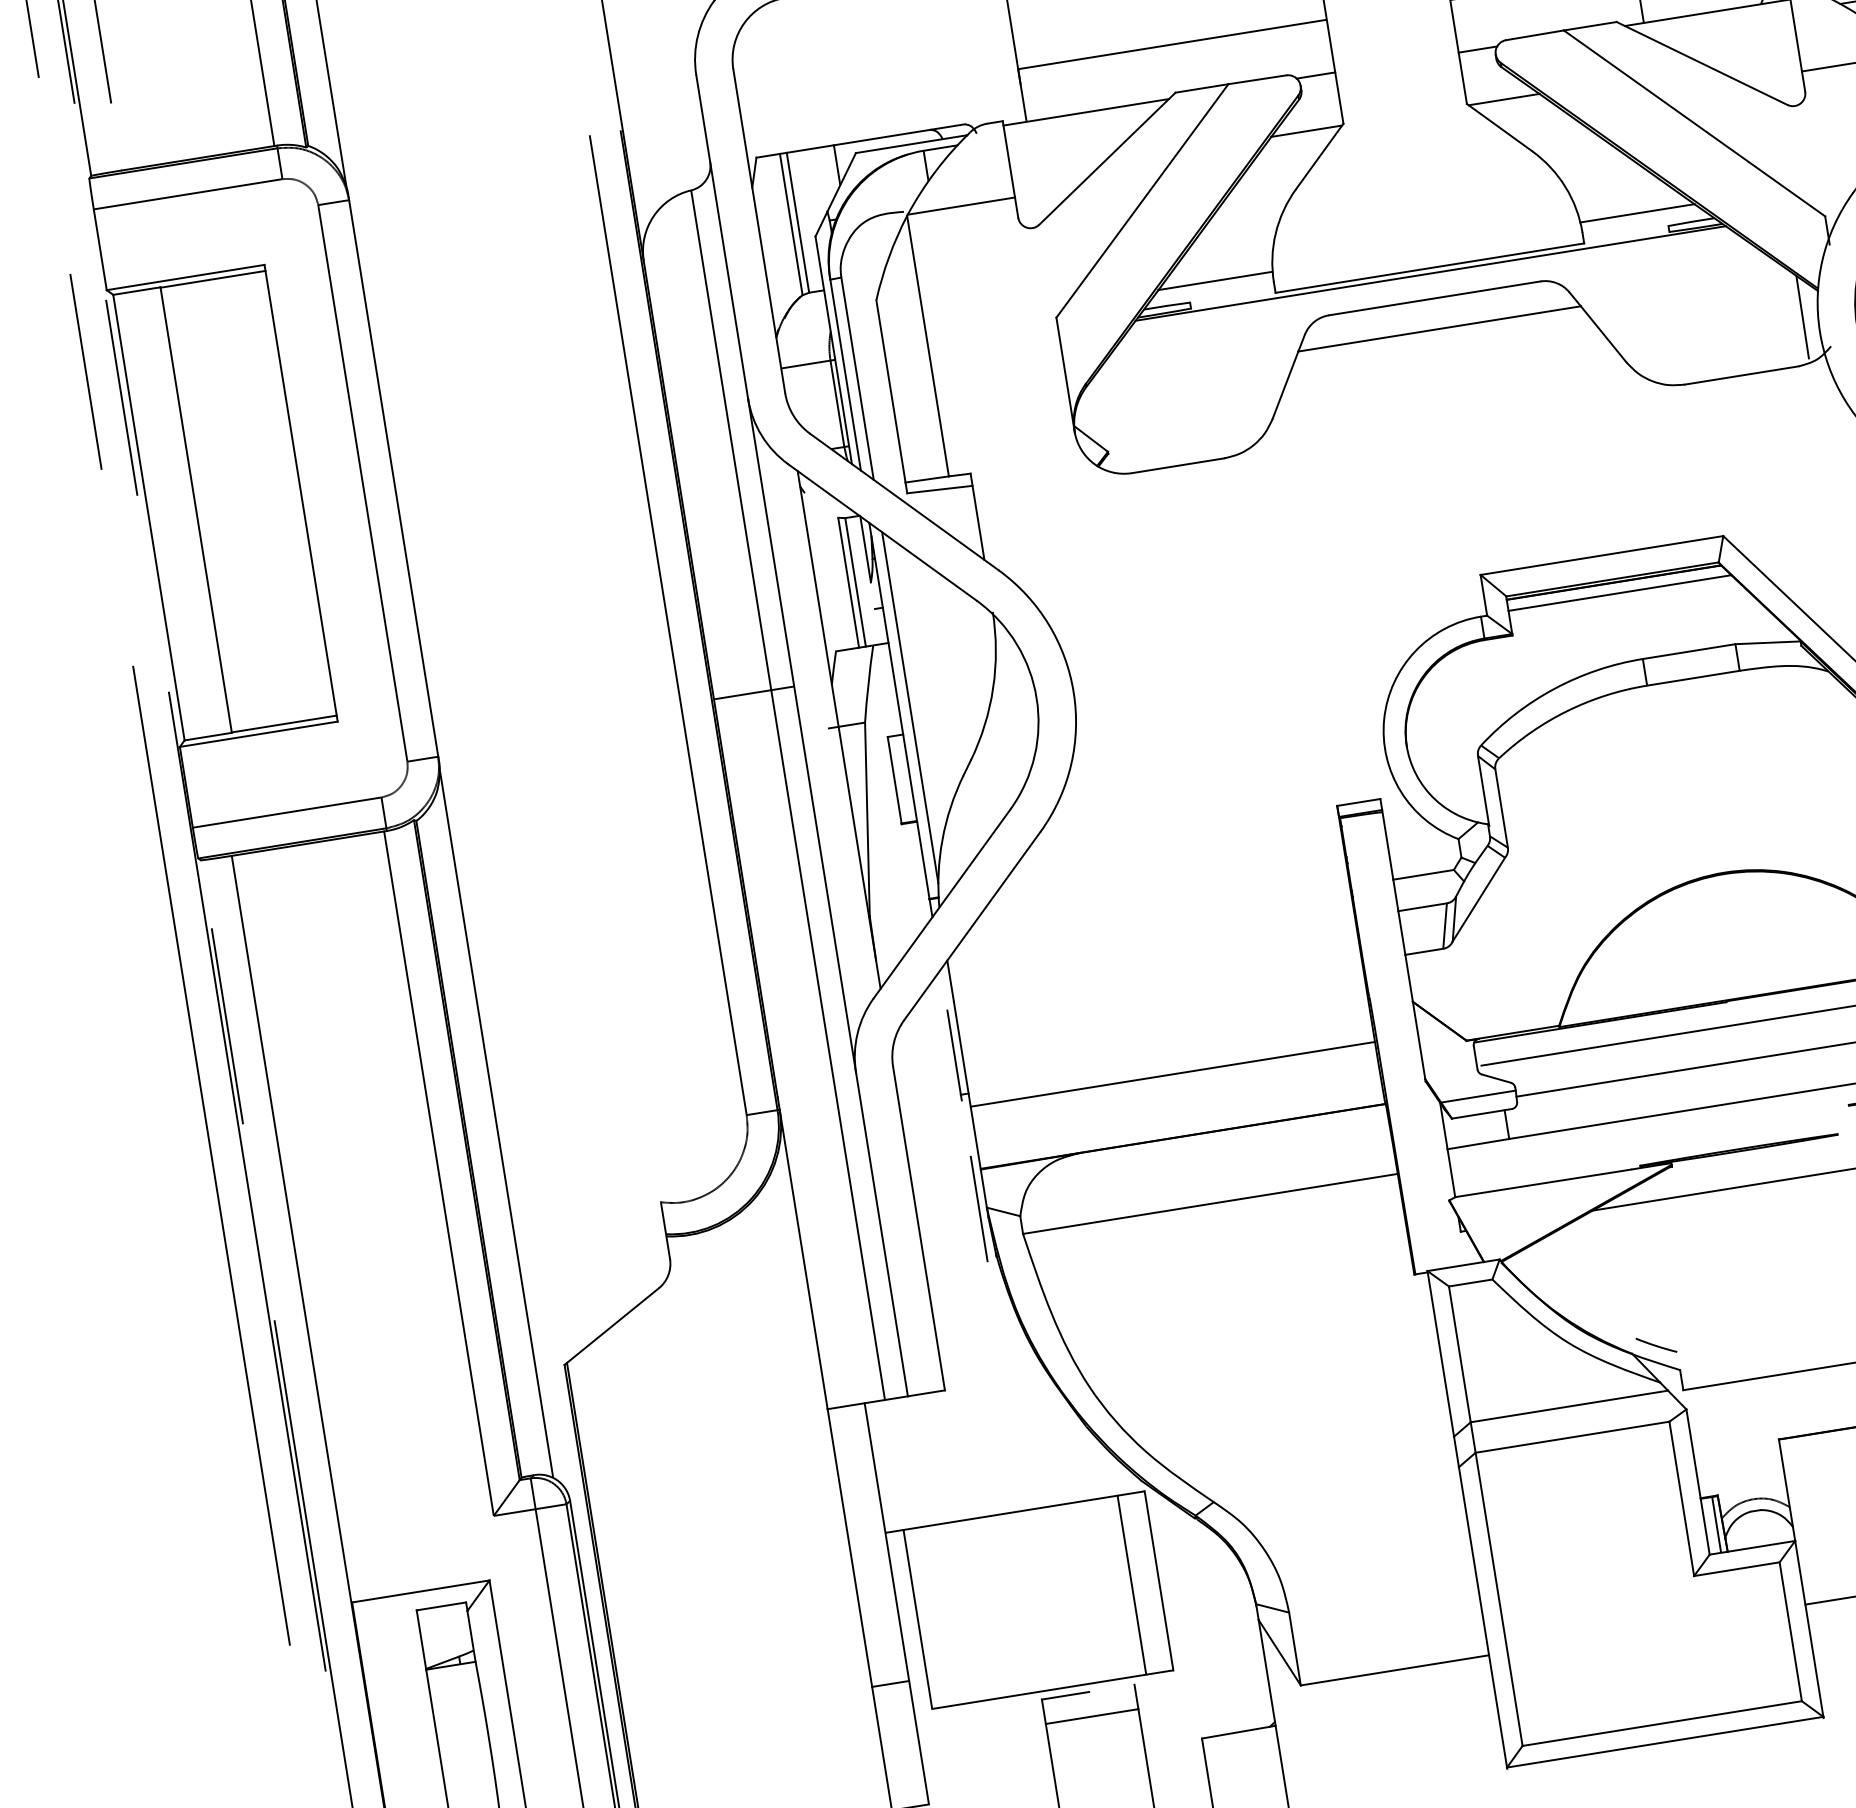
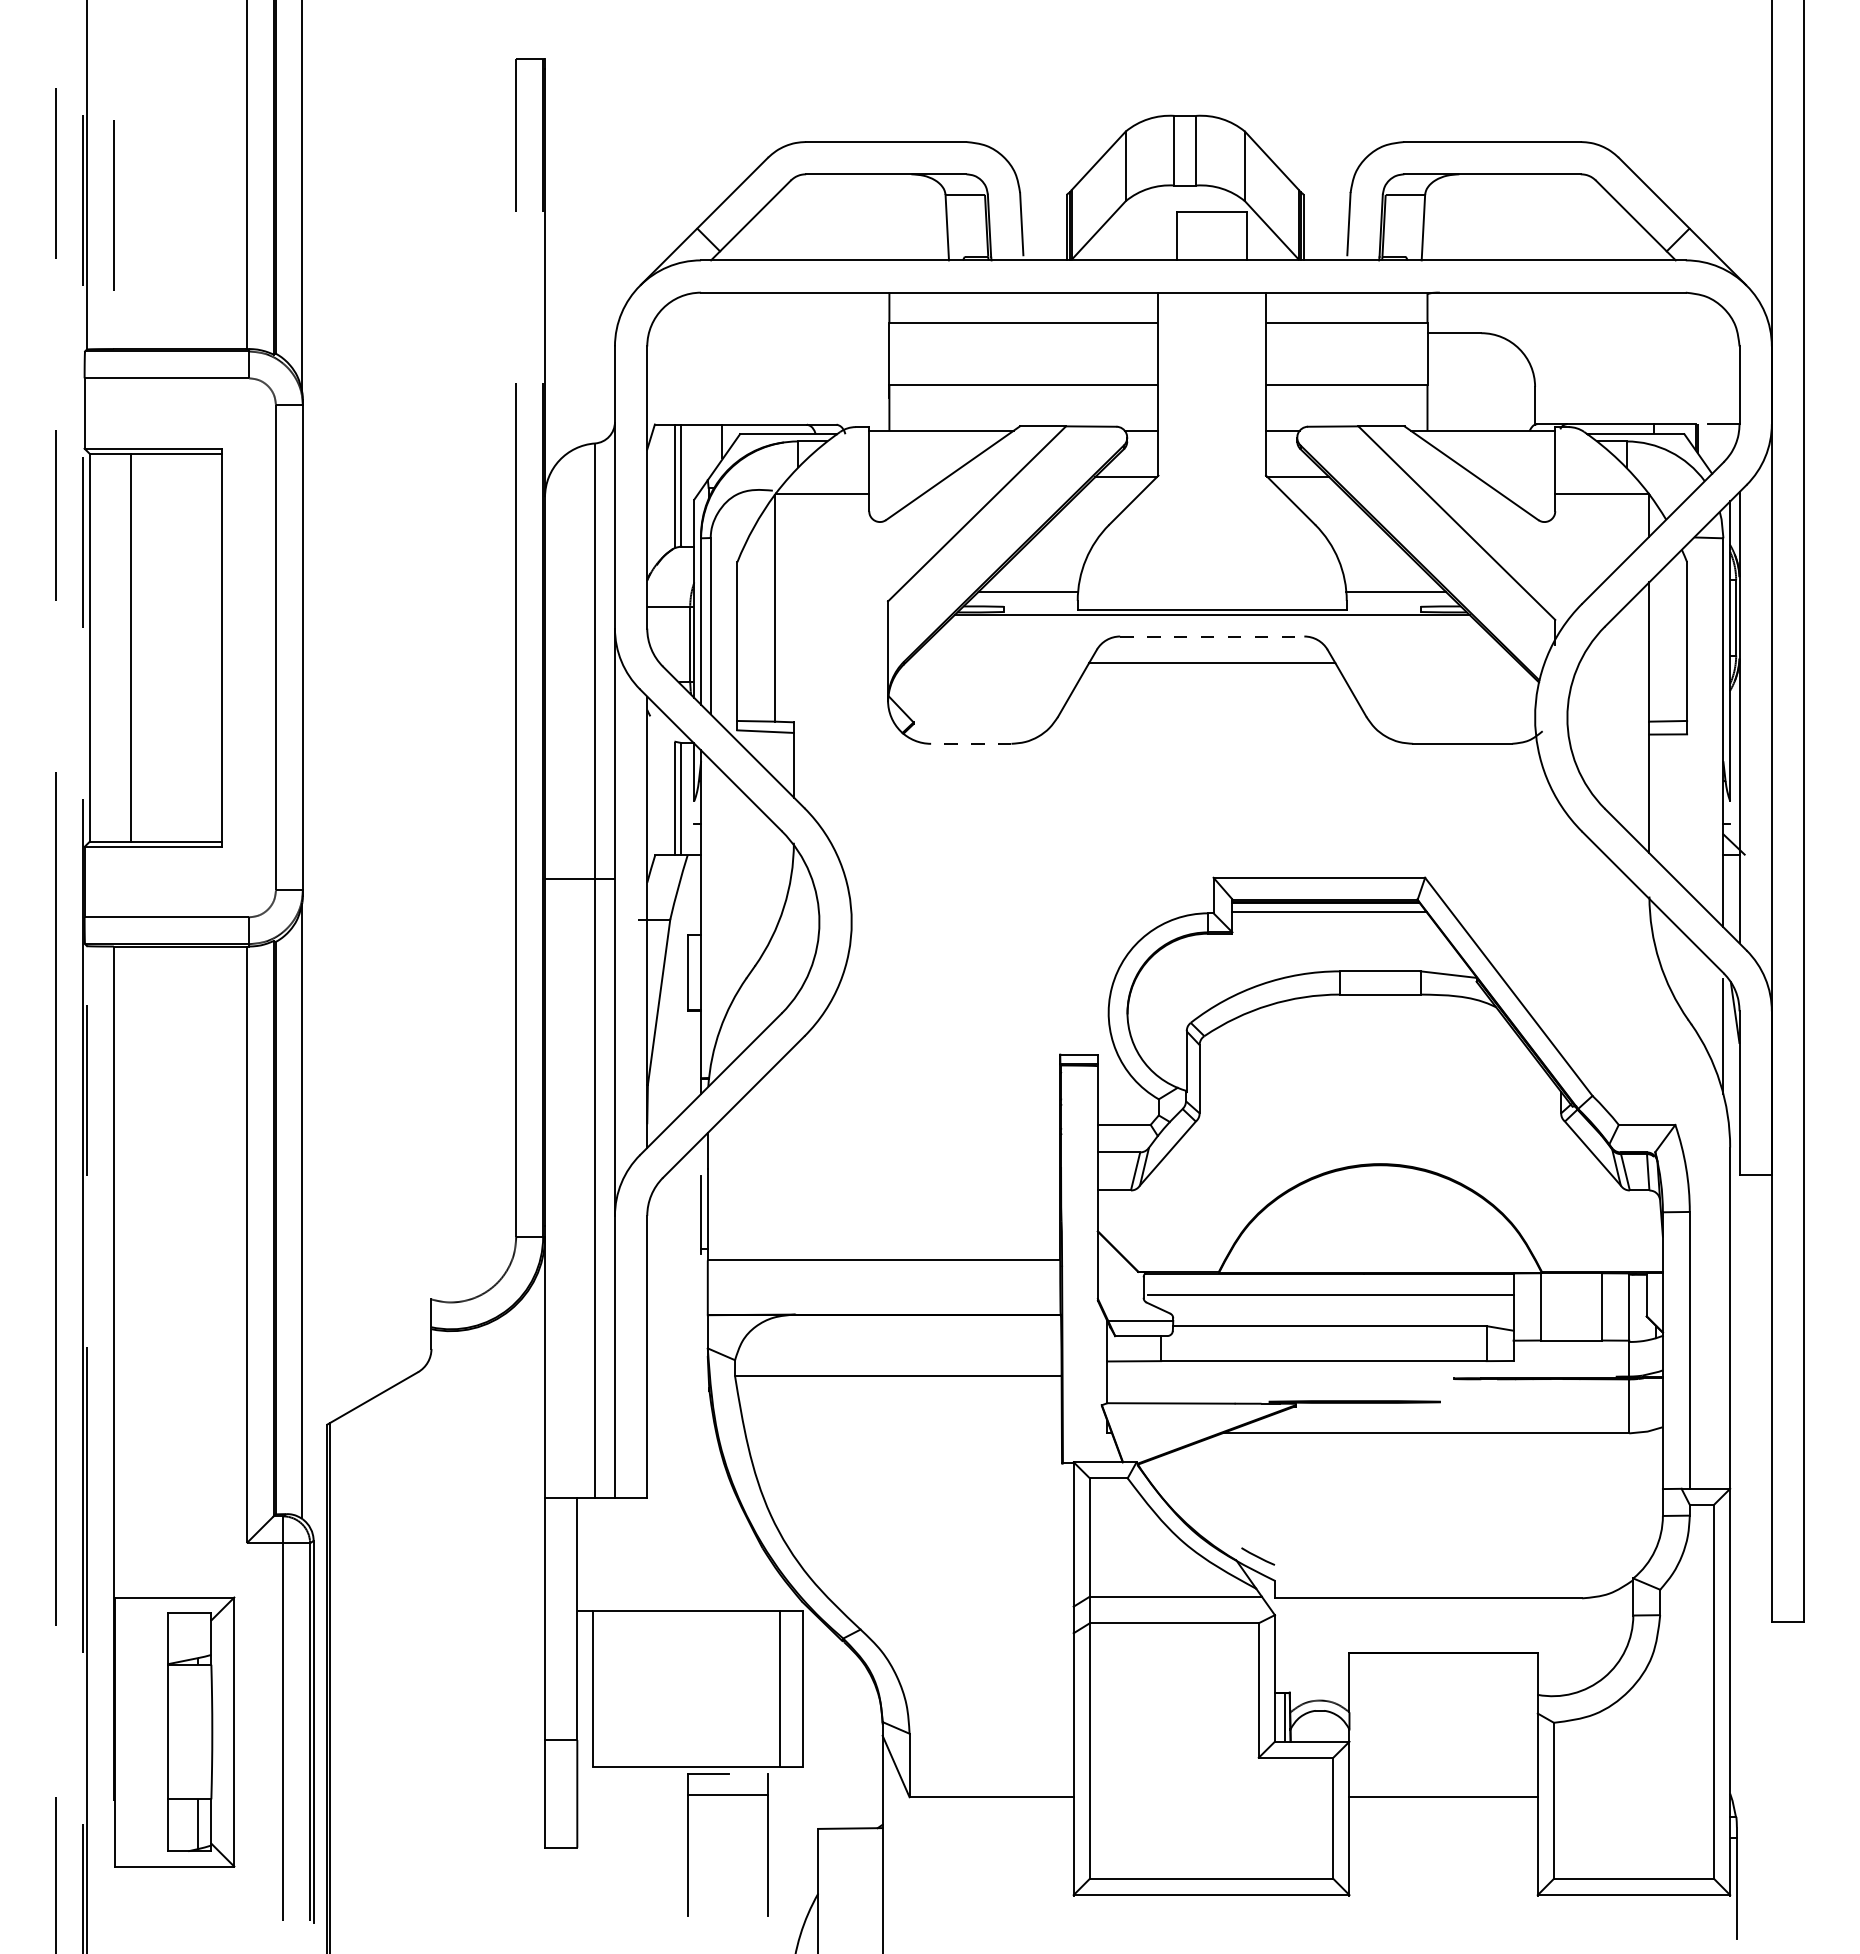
line: (1435, 298) -> (1212, 636), solid -> dashed
line: (1802, 317) -> (1522, 702), removed
line: (1177, 465) -> (970, 743), solid -> dashed
line: (910, 708) -> (710, 913), removed
line: (979, 1208) -> (701, 1348), removed

